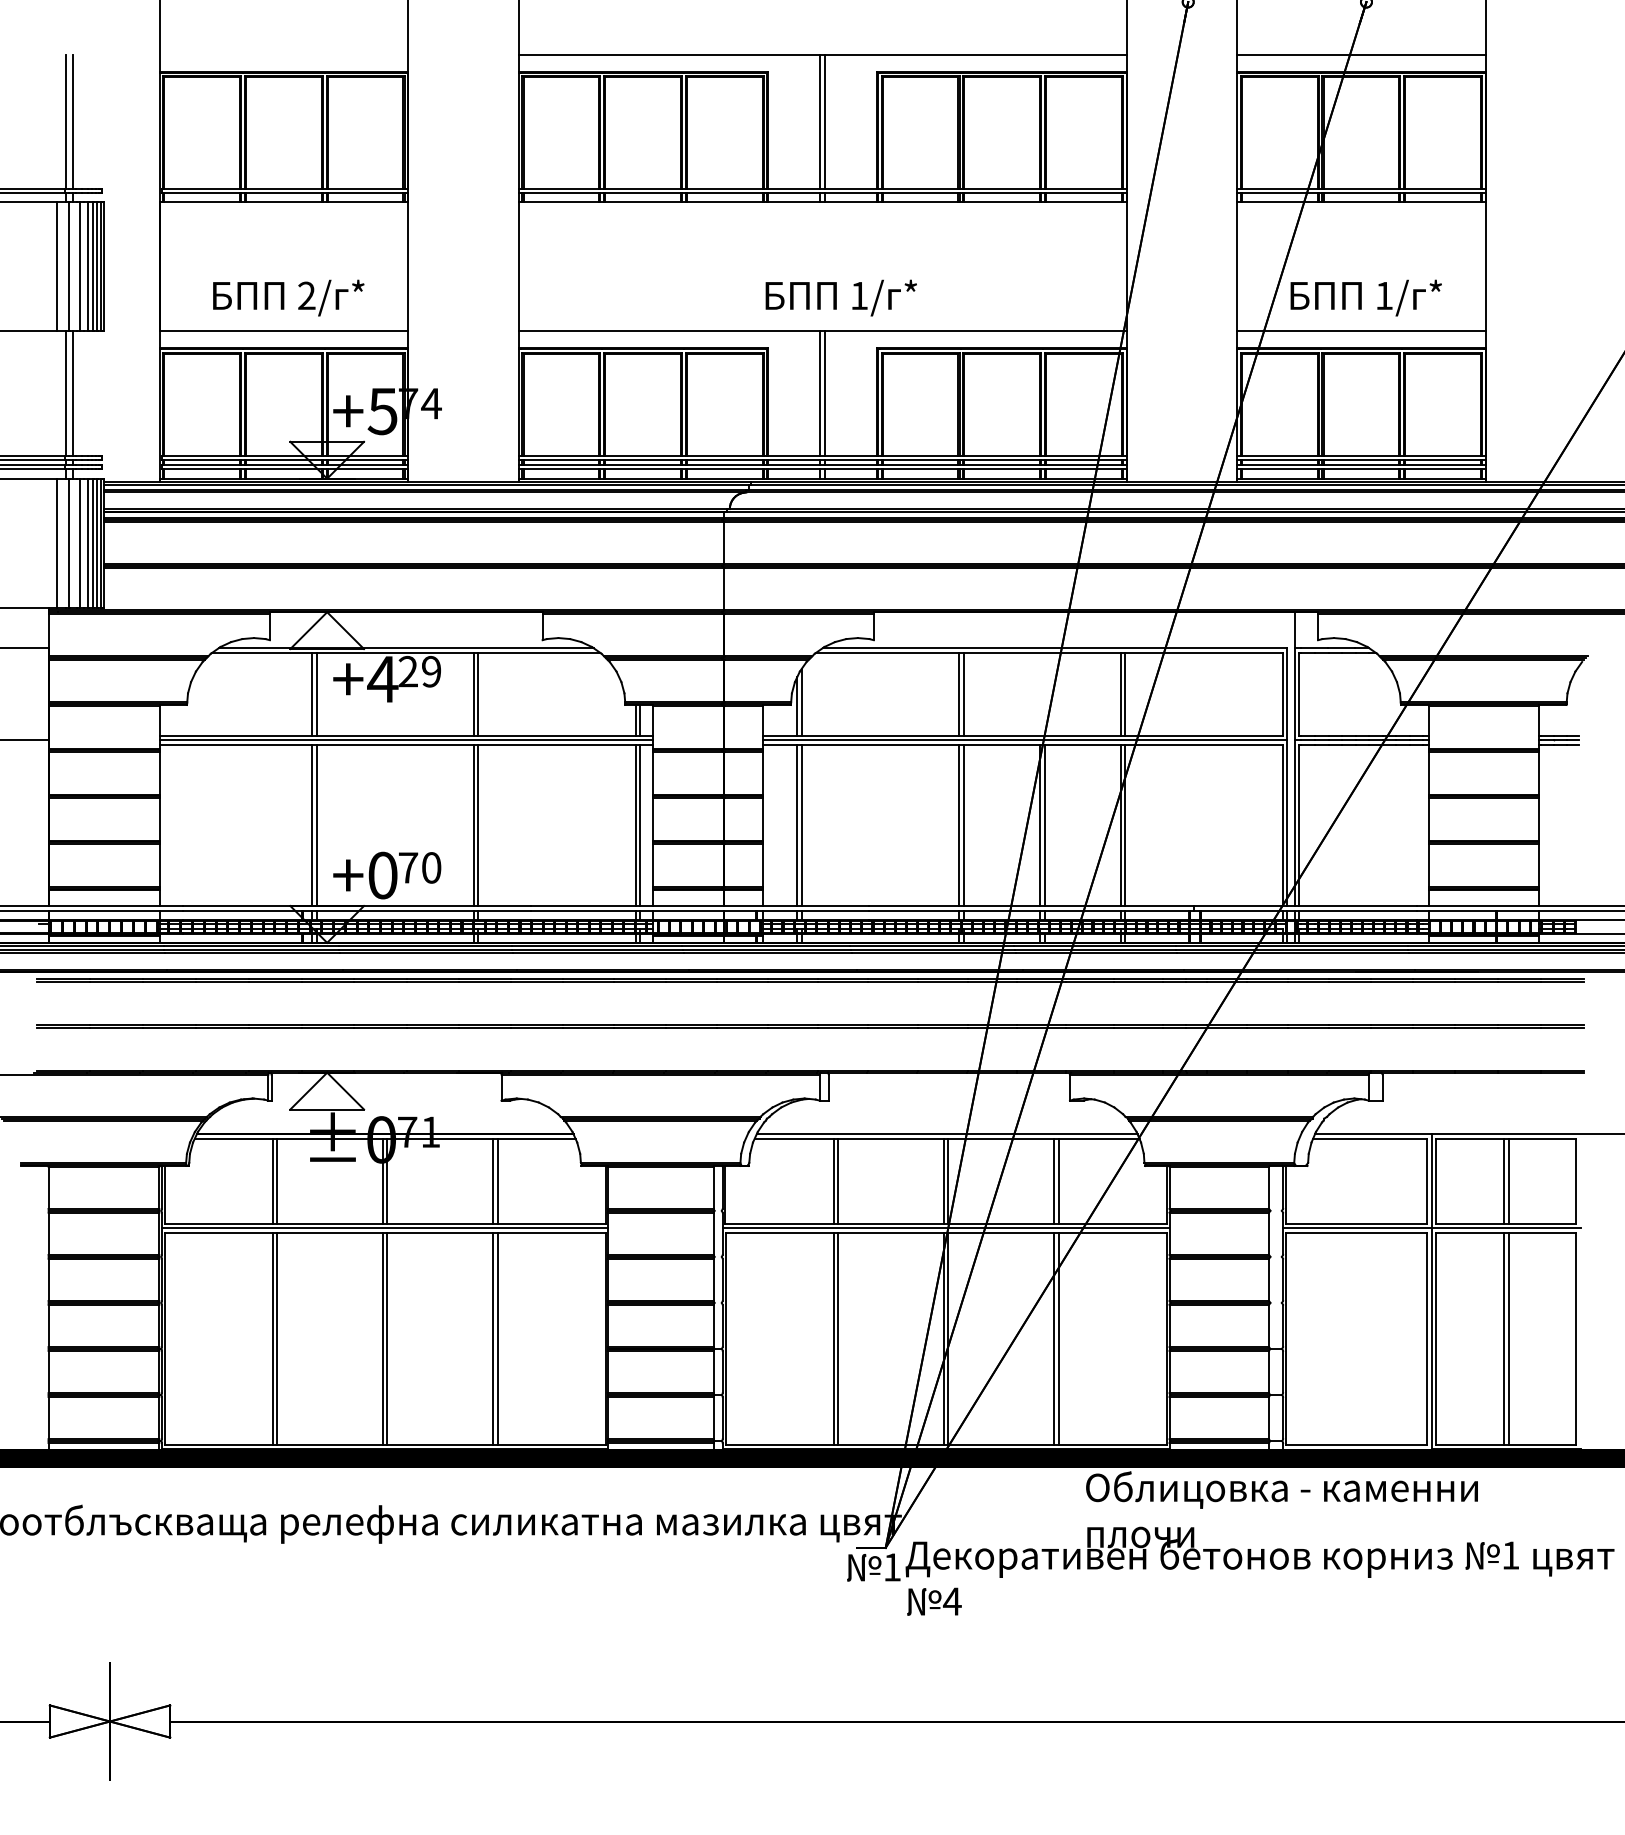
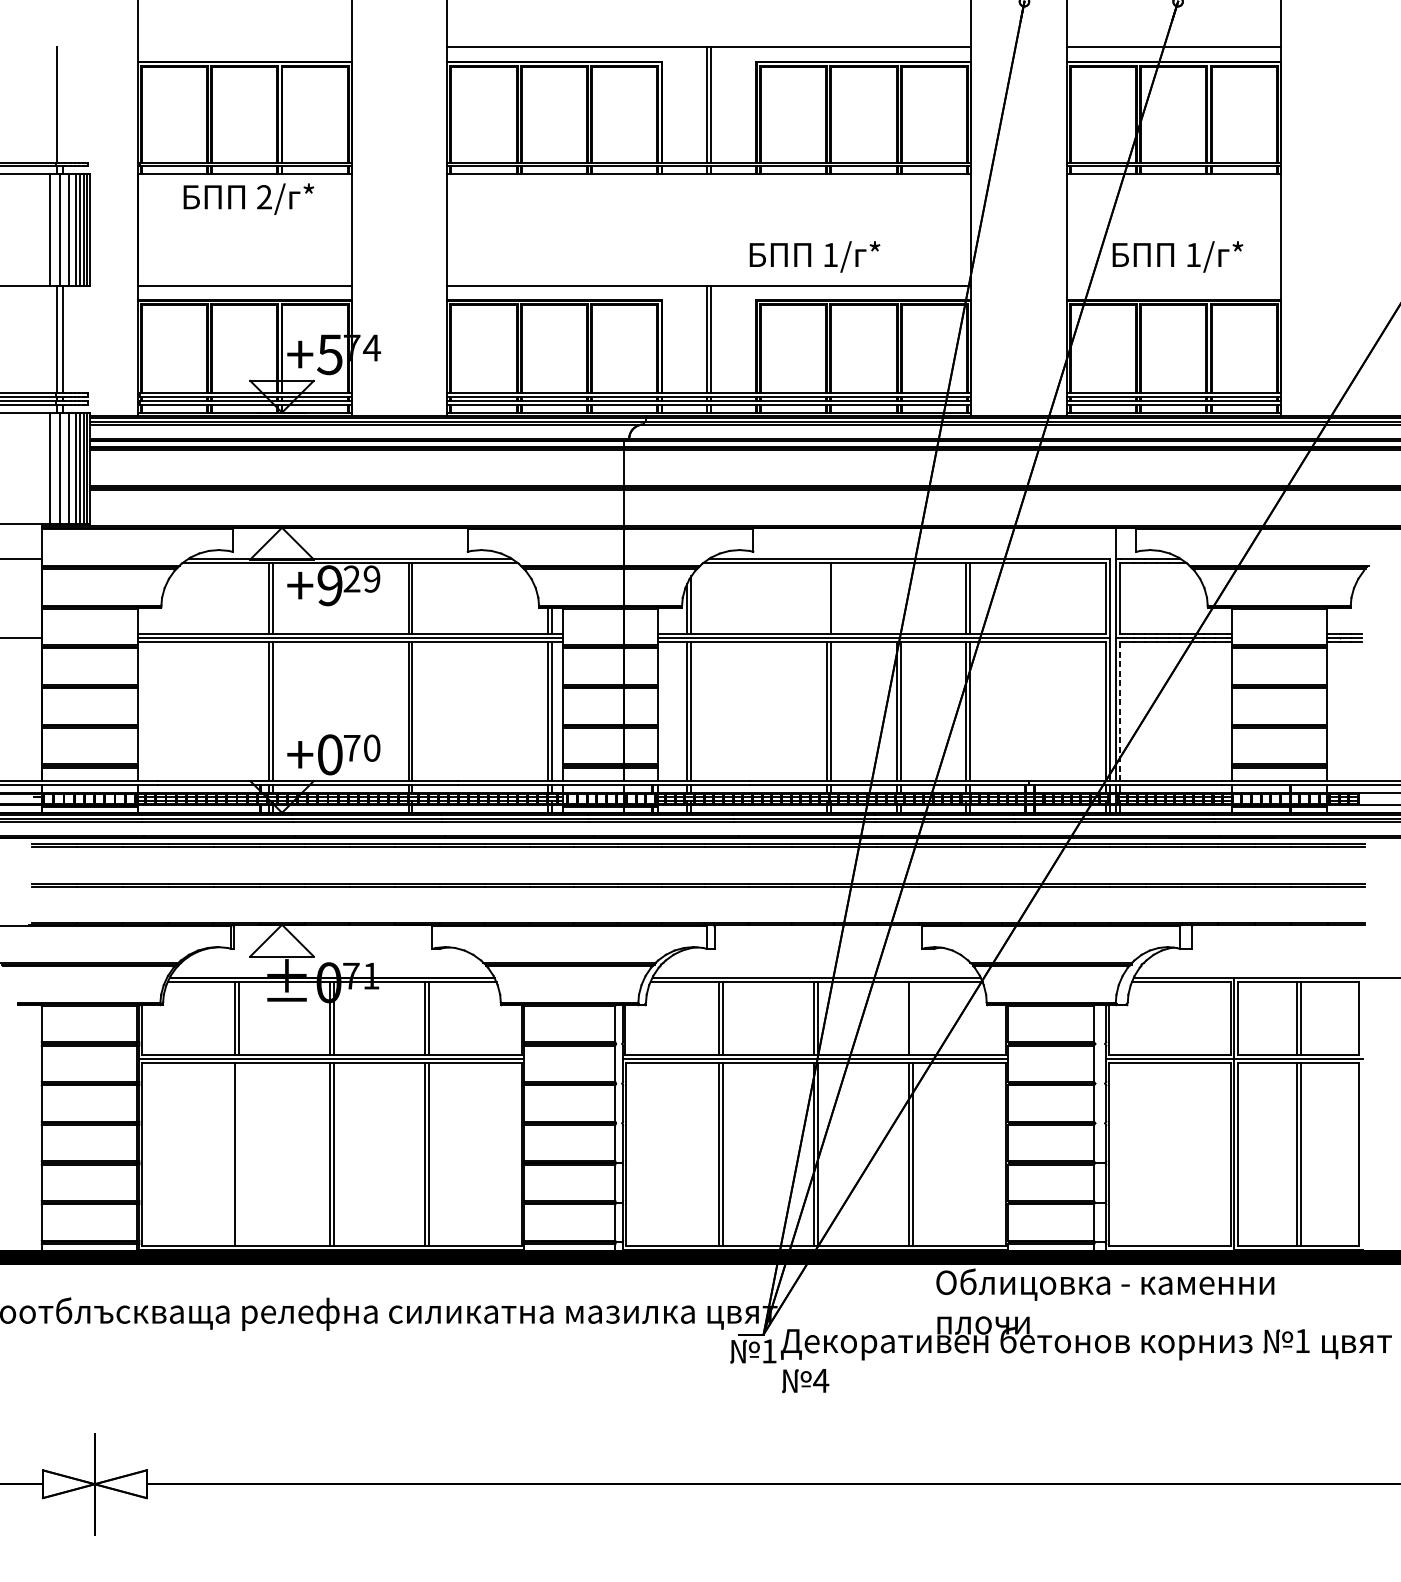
line: (72, 121) -> (62, 104), removed
text: (288, 297) -> (248, 198), moved
text: (840, 297) -> (814, 256), moved
line: (1361, 331) -> (1173, 285), removed
text: (382, 679) -> (329, 585), +4 -> +9
line: (959, 693) -> (827, 597), removed
line: (1299, 825) -> (1120, 711), solid -> dashed
line: (1058, 1181) -> (912, 1018), removed
line: (277, 1338) -> (239, 1153), removed

